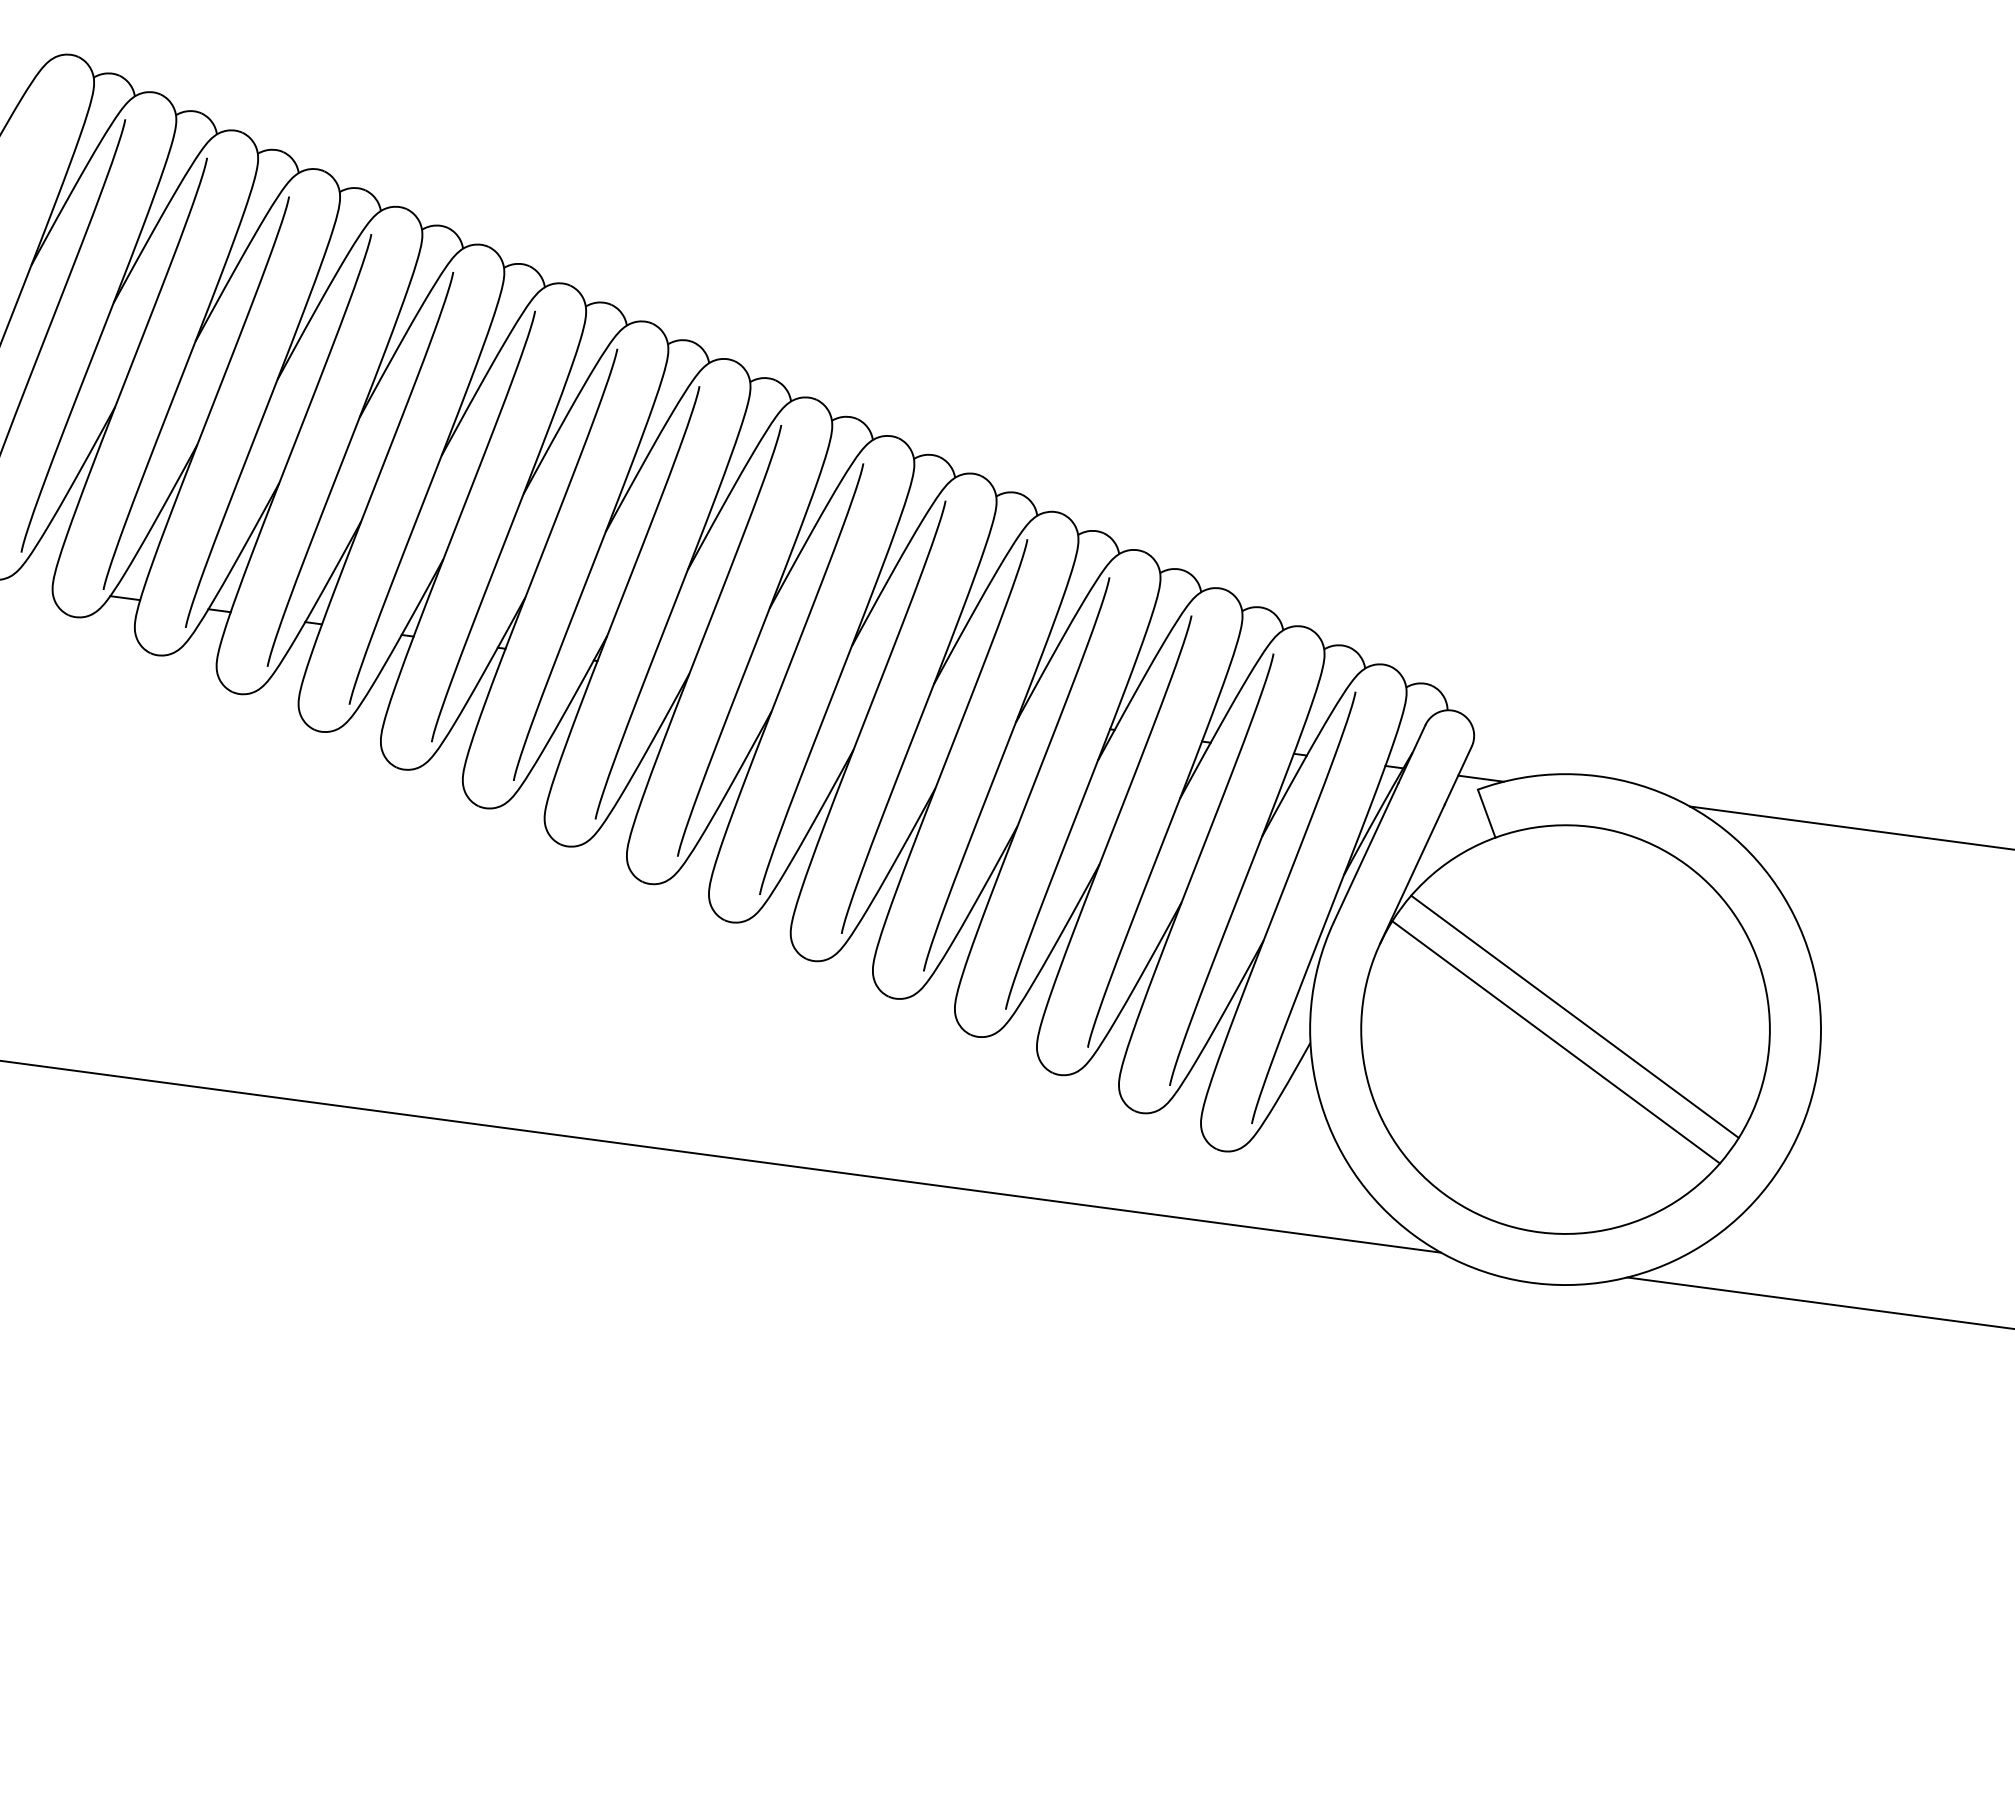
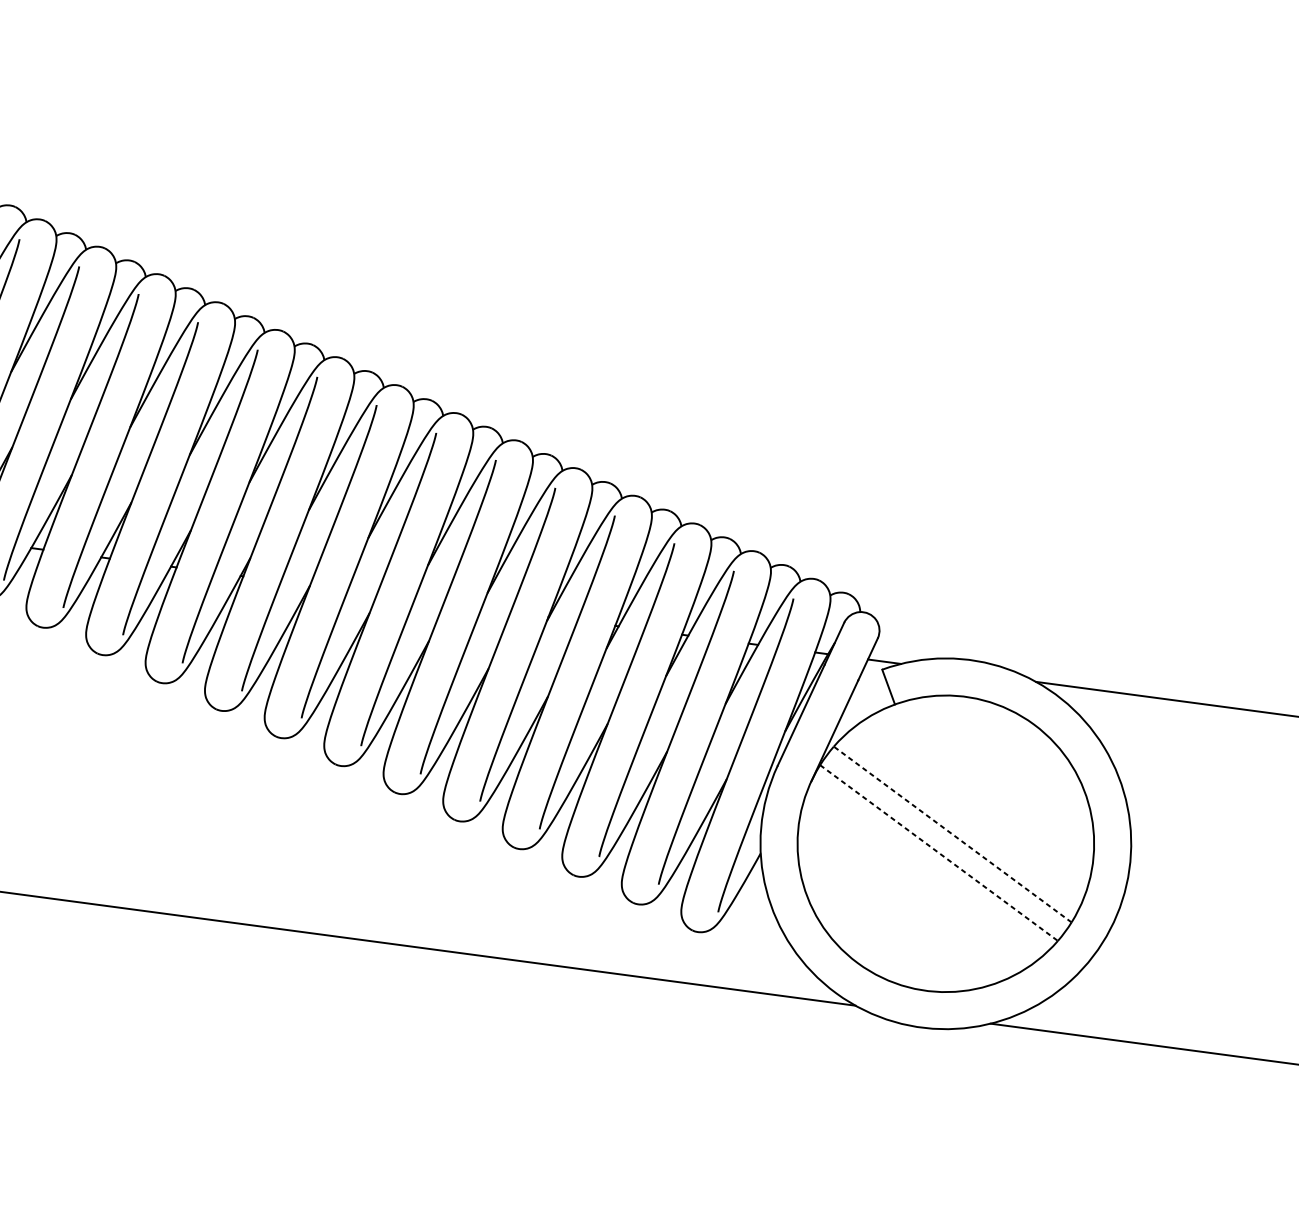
line: (1575, 1016) -> (953, 834), solid -> dashed
line: (1556, 1042) -> (939, 853), solid -> dashed

